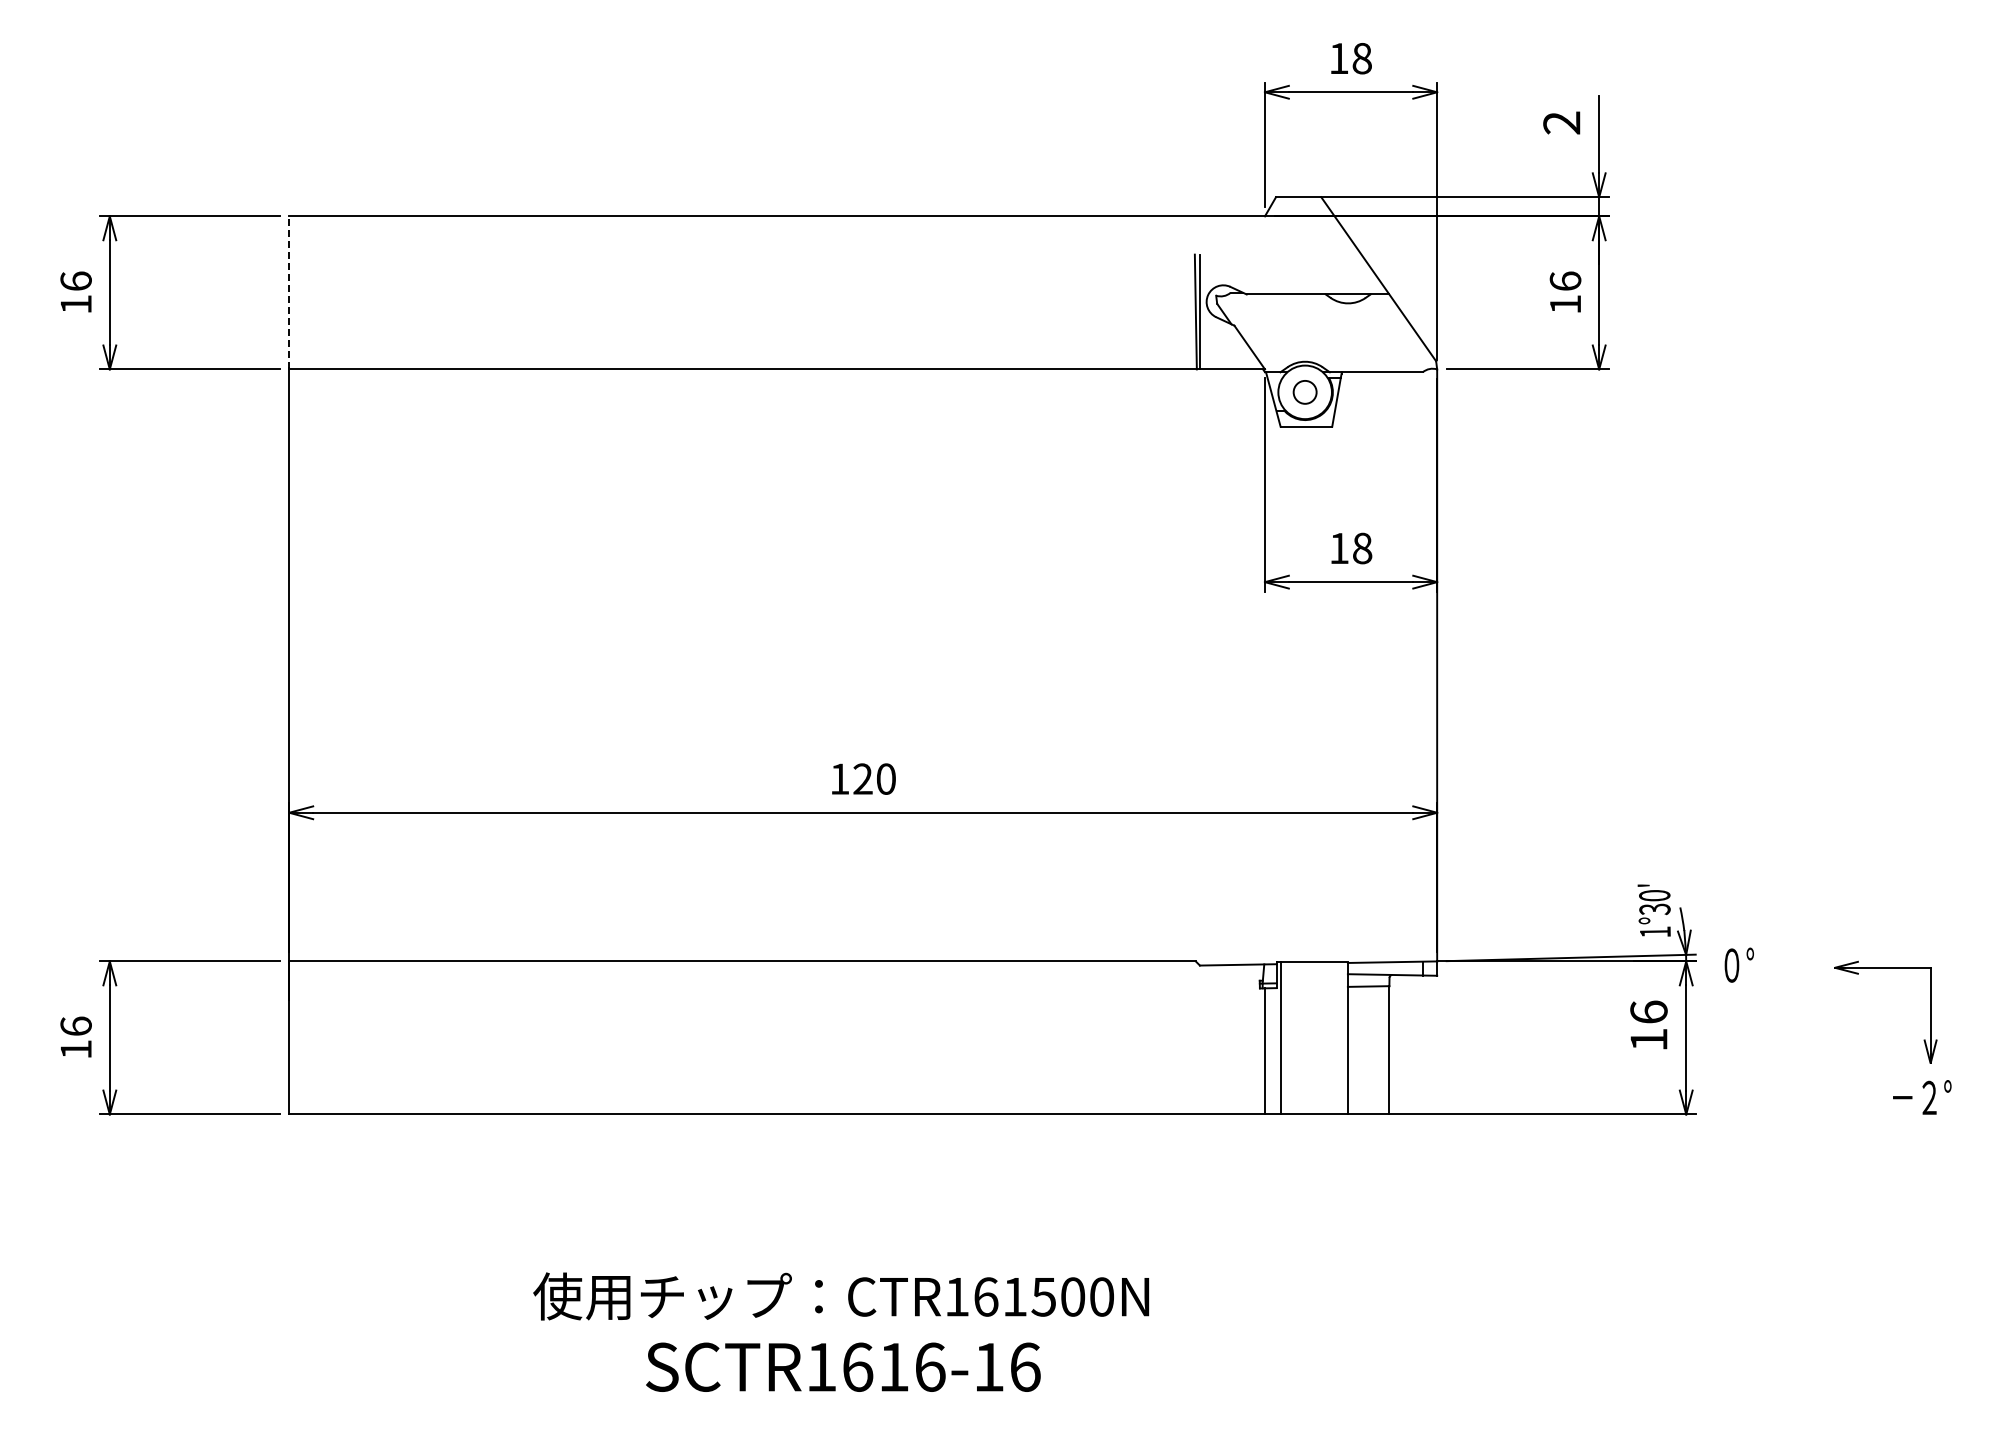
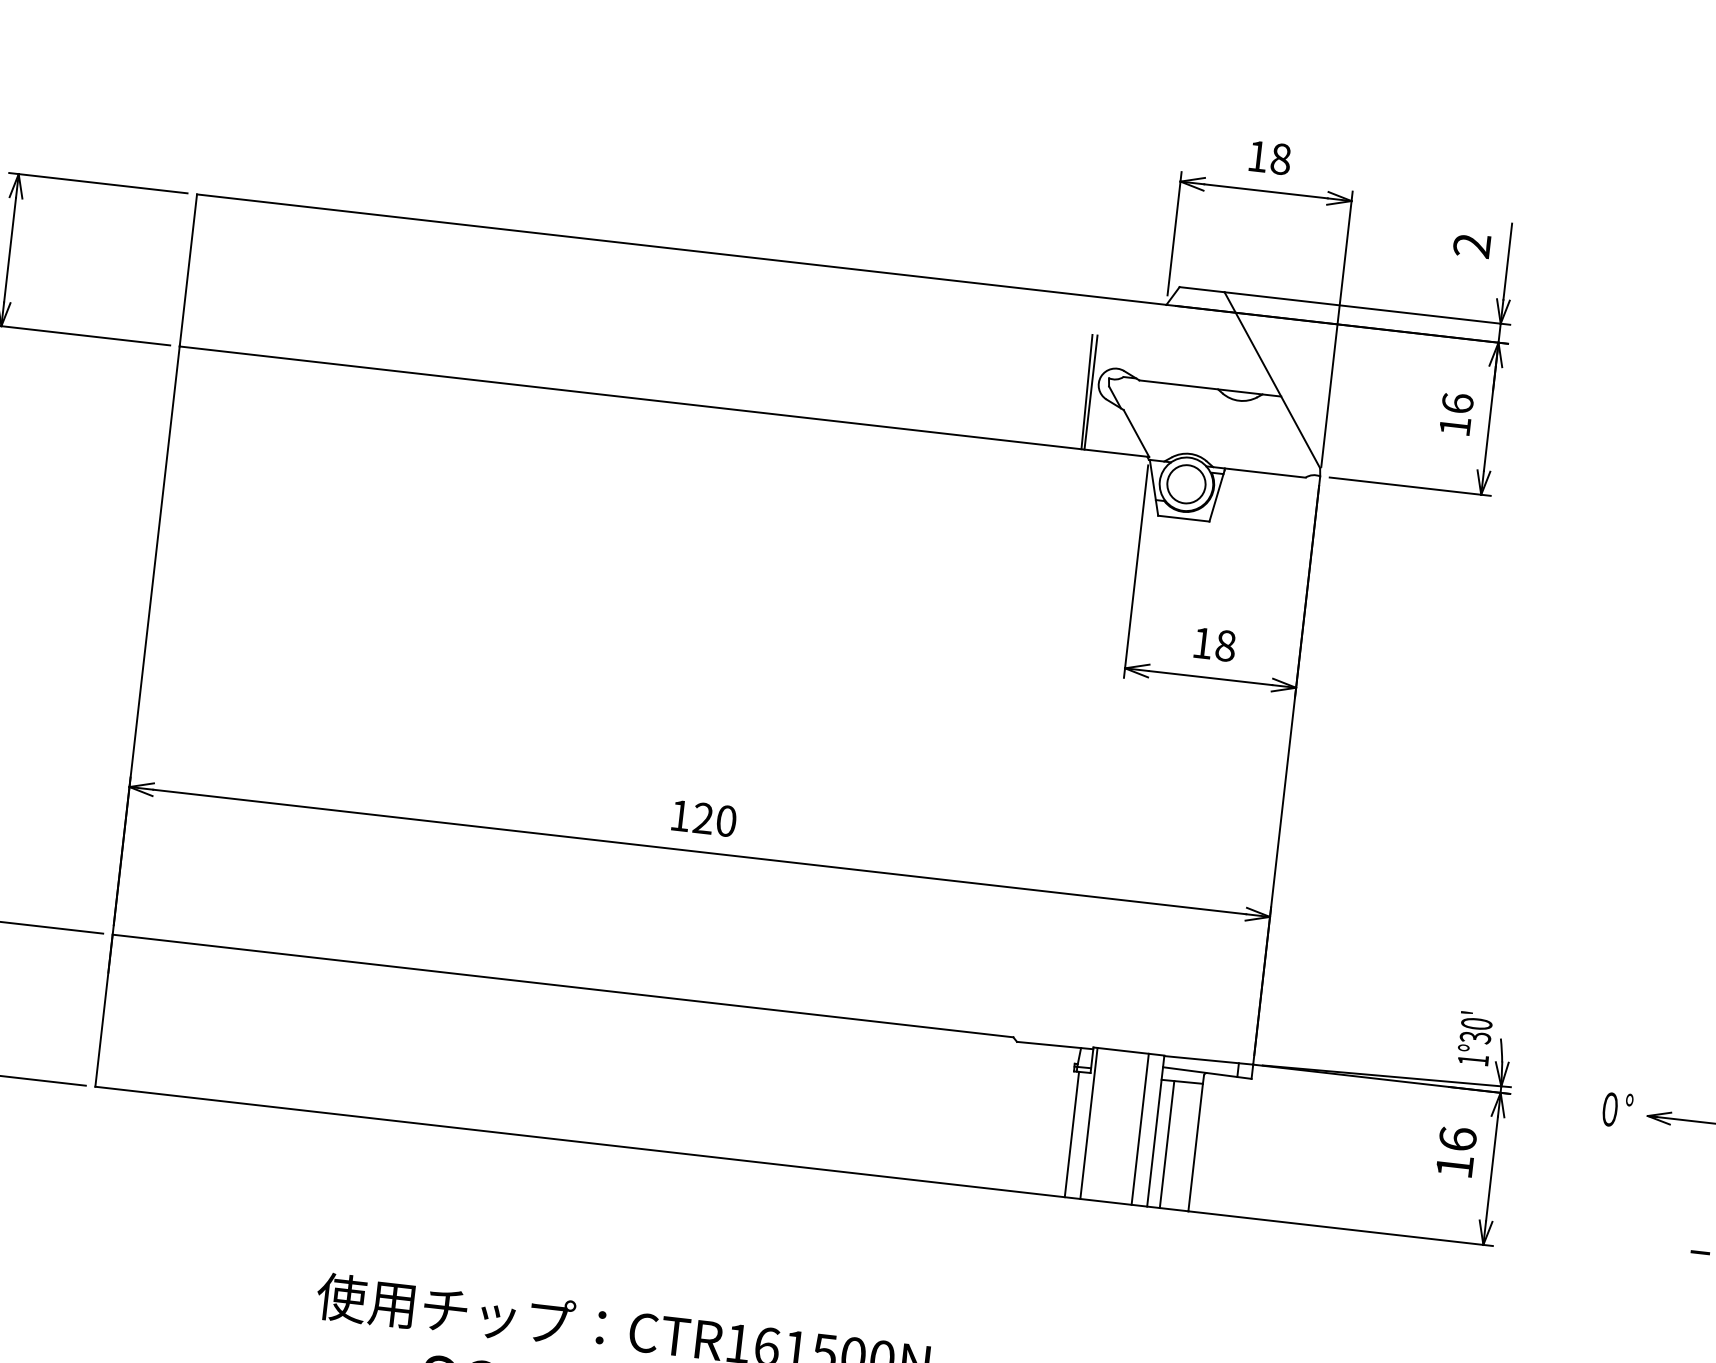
line: (289, 292) -> (188, 270), dashed -> solid
circle: (1305, 392) -> (1186, 484), size x1.67
text: (1738, 964) -> (1616, 1109), moved
line: (1332, 1038) -> (1140, 1129), added
line: (1360, 1050) -> (1166, 1144), added

